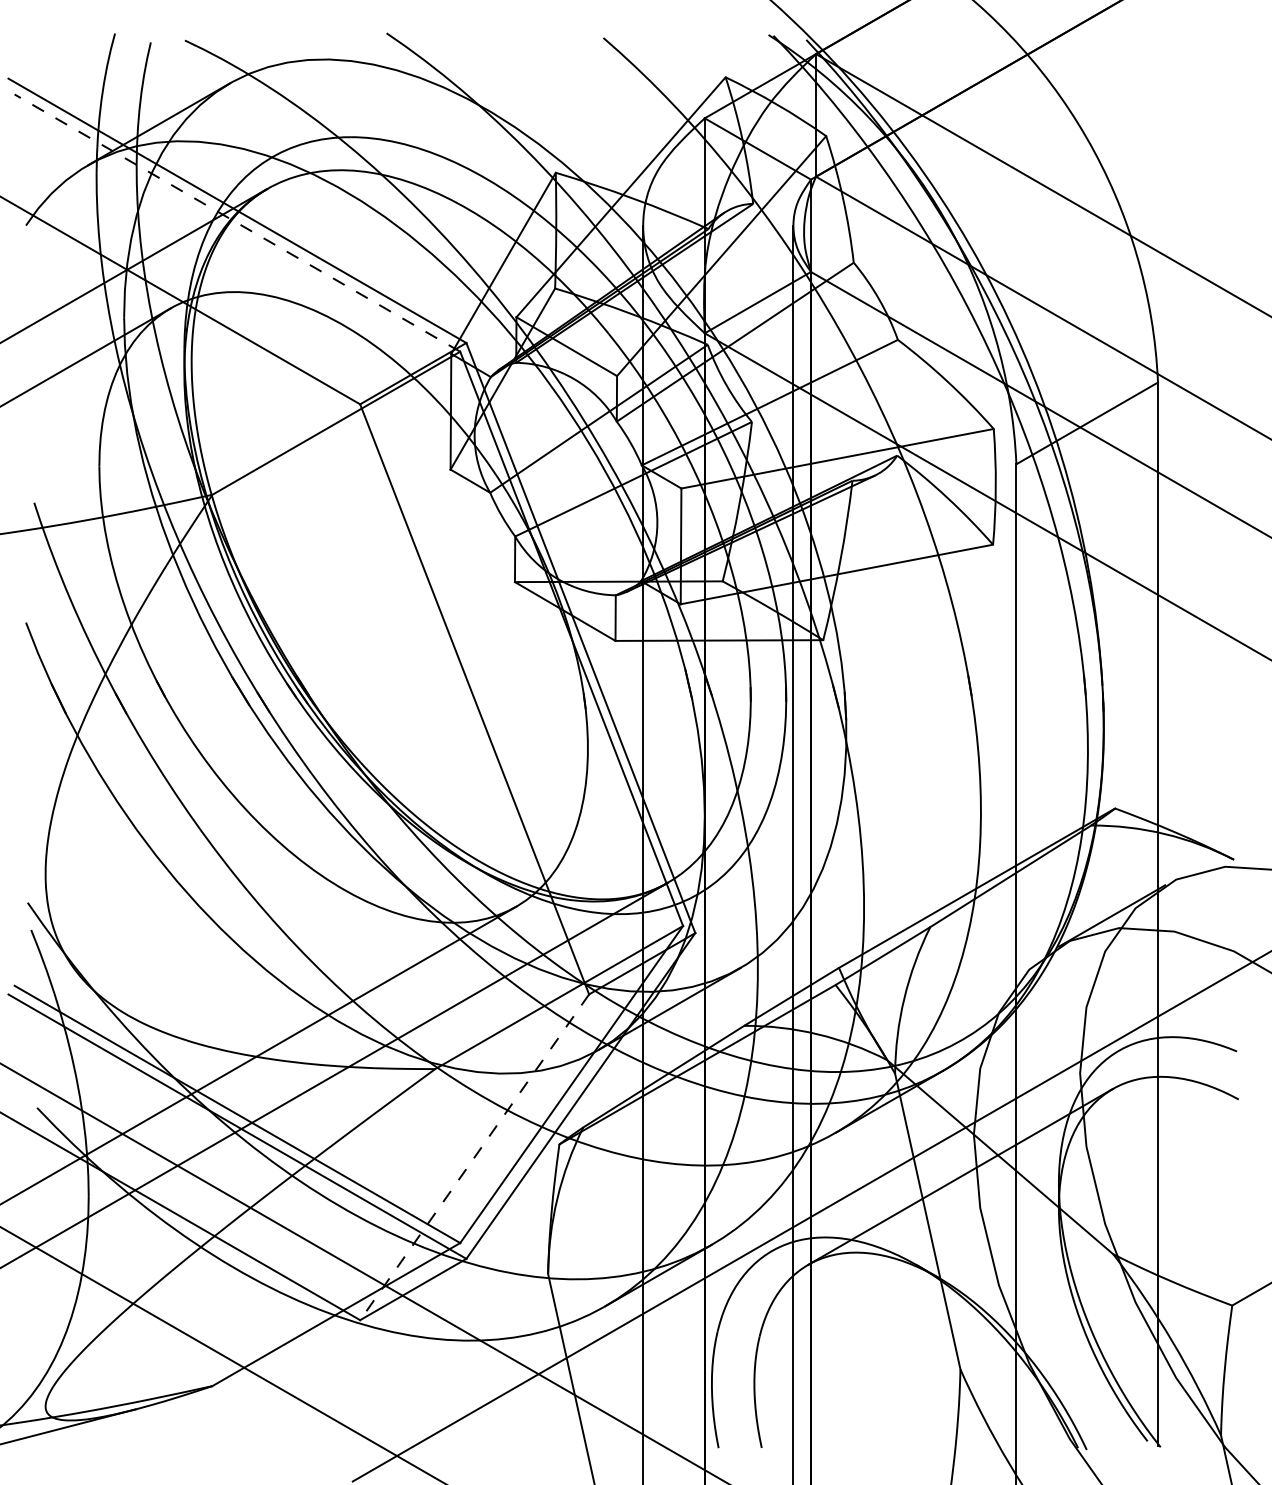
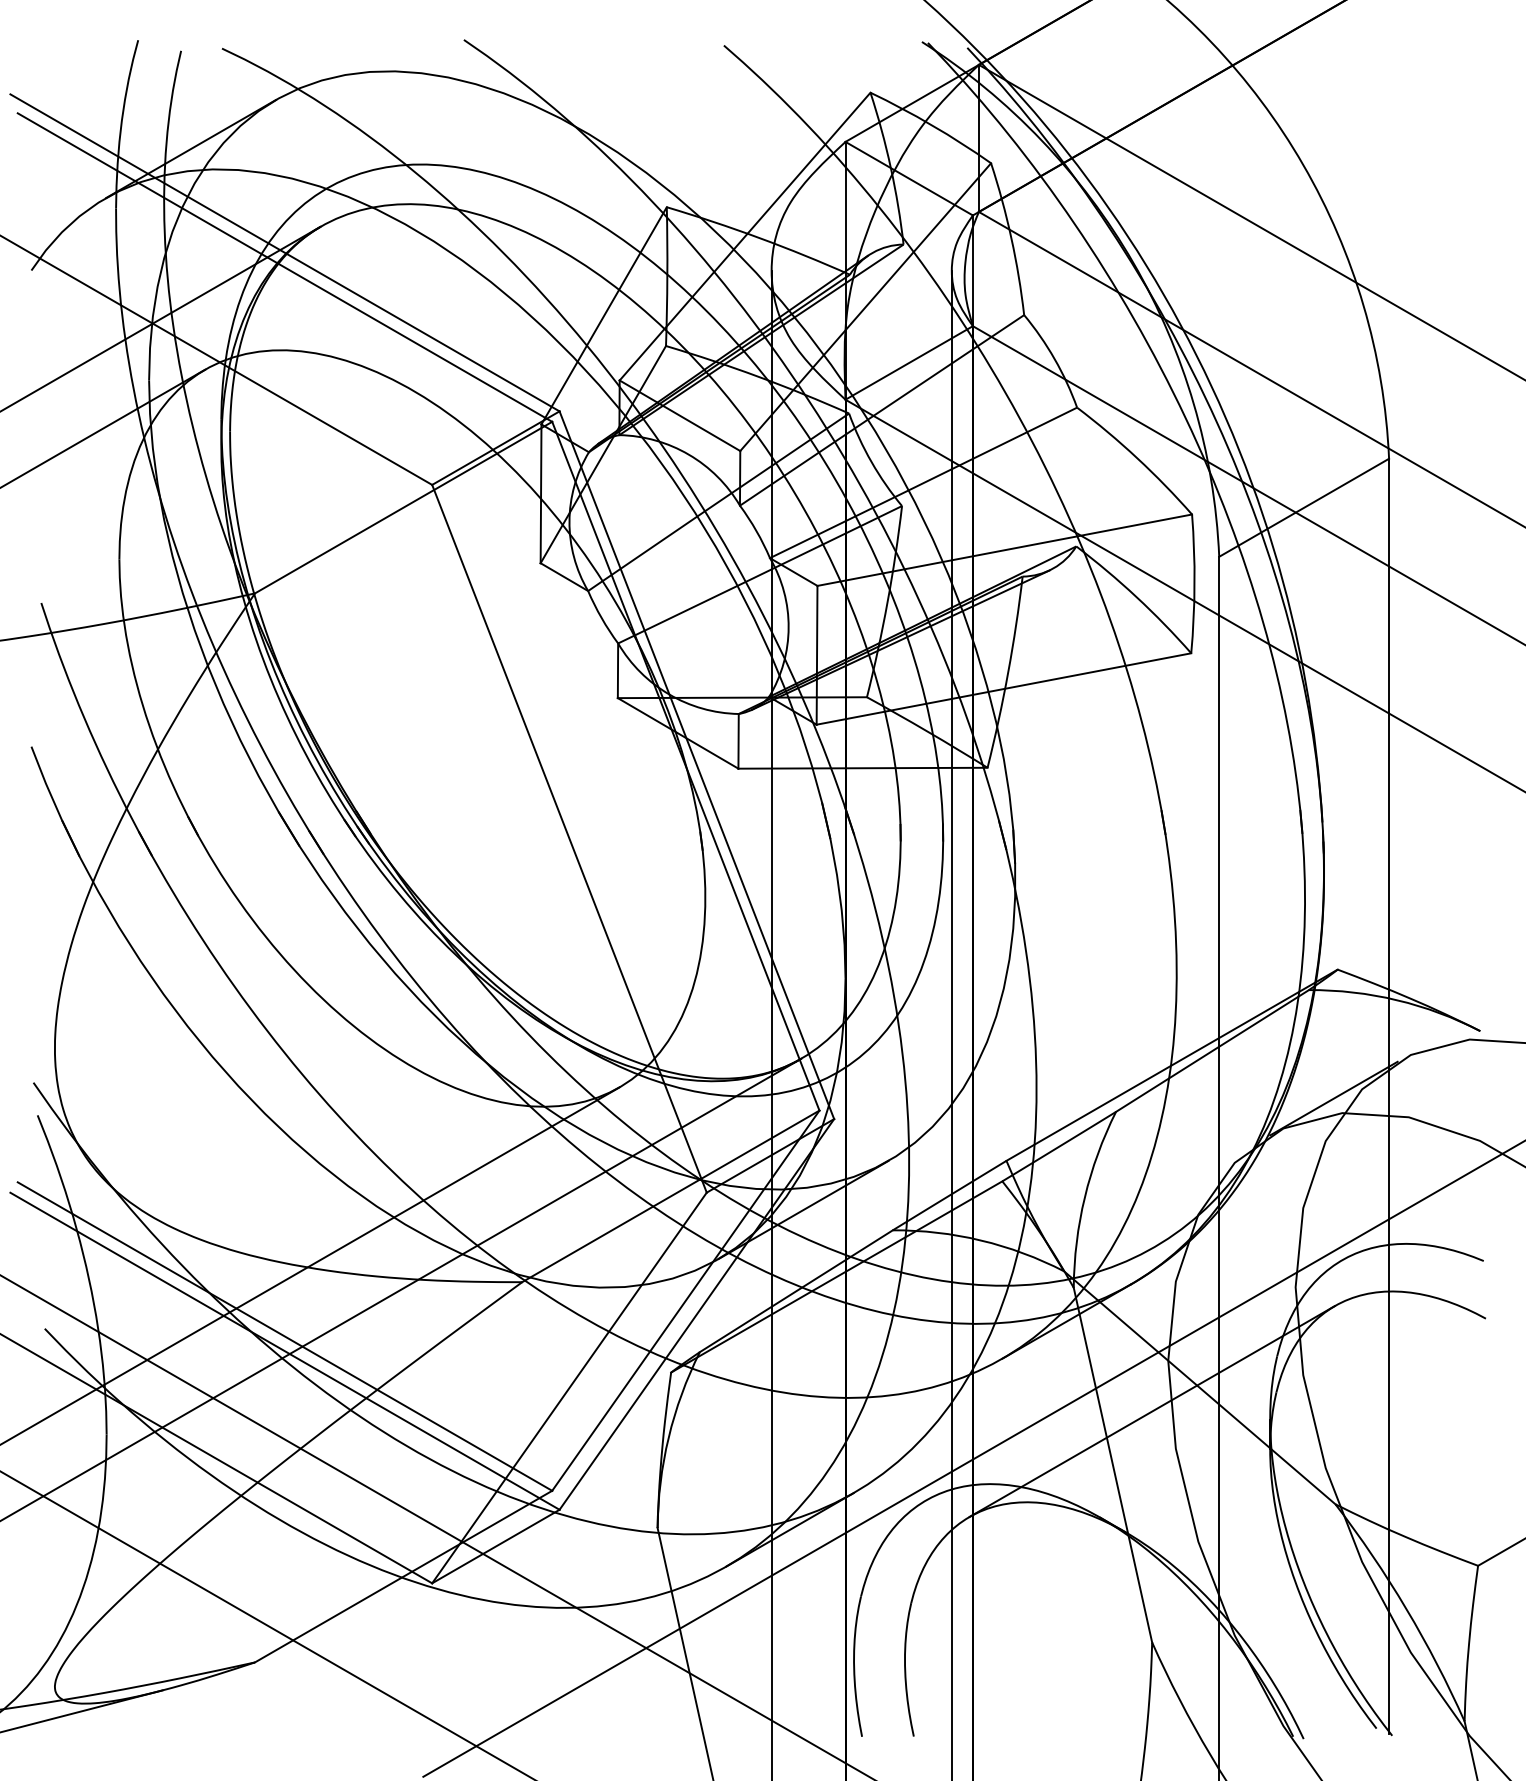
line: (237, 223) -> (284, 267), dashed -> solid
line: (474, 1156) -> (569, 1387), dashed -> solid

